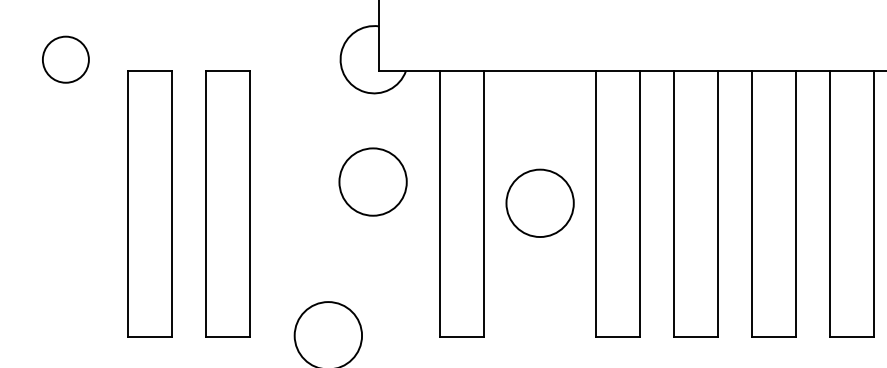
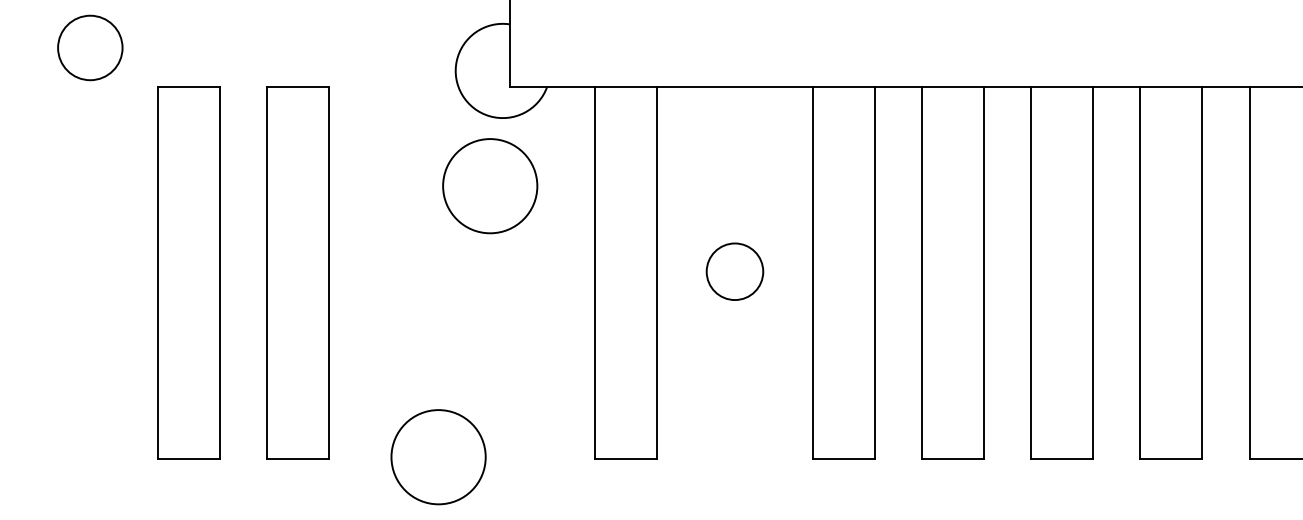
circle: (66, 59) -> (90, 47), moved
circle: (373, 182) -> (490, 186), moved
circle: (539, 203) -> (734, 271), size x0.6

